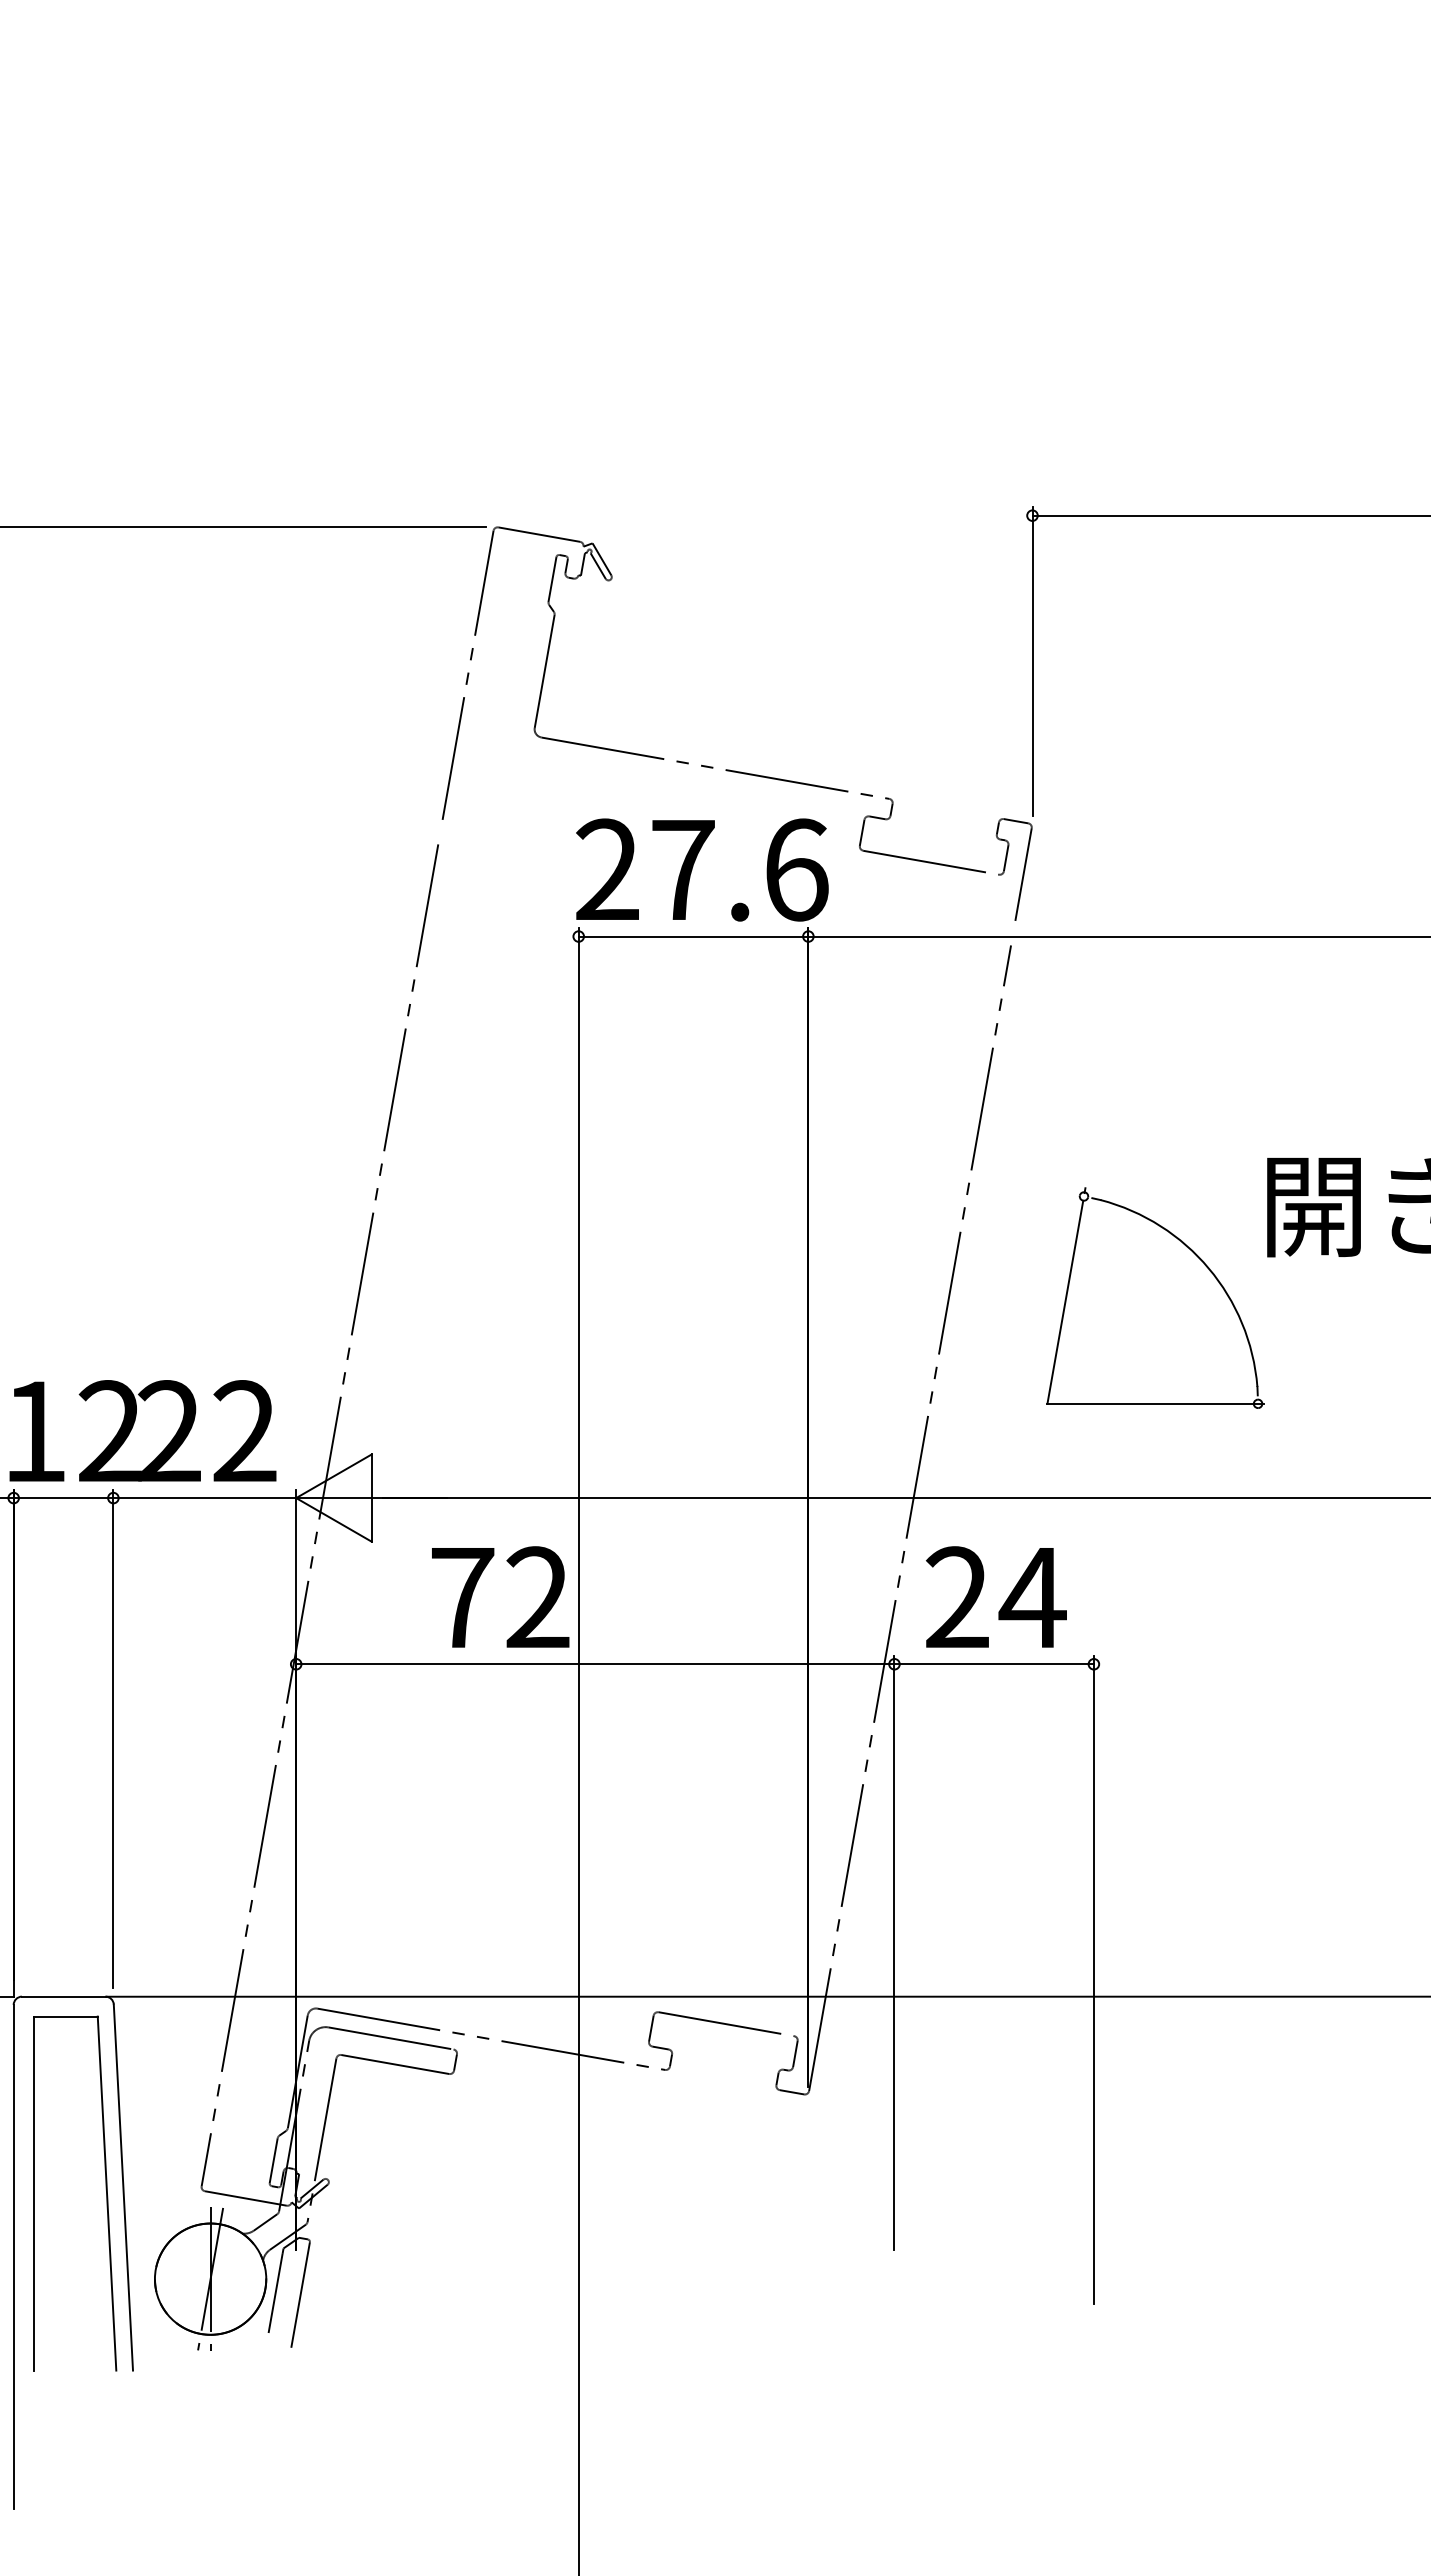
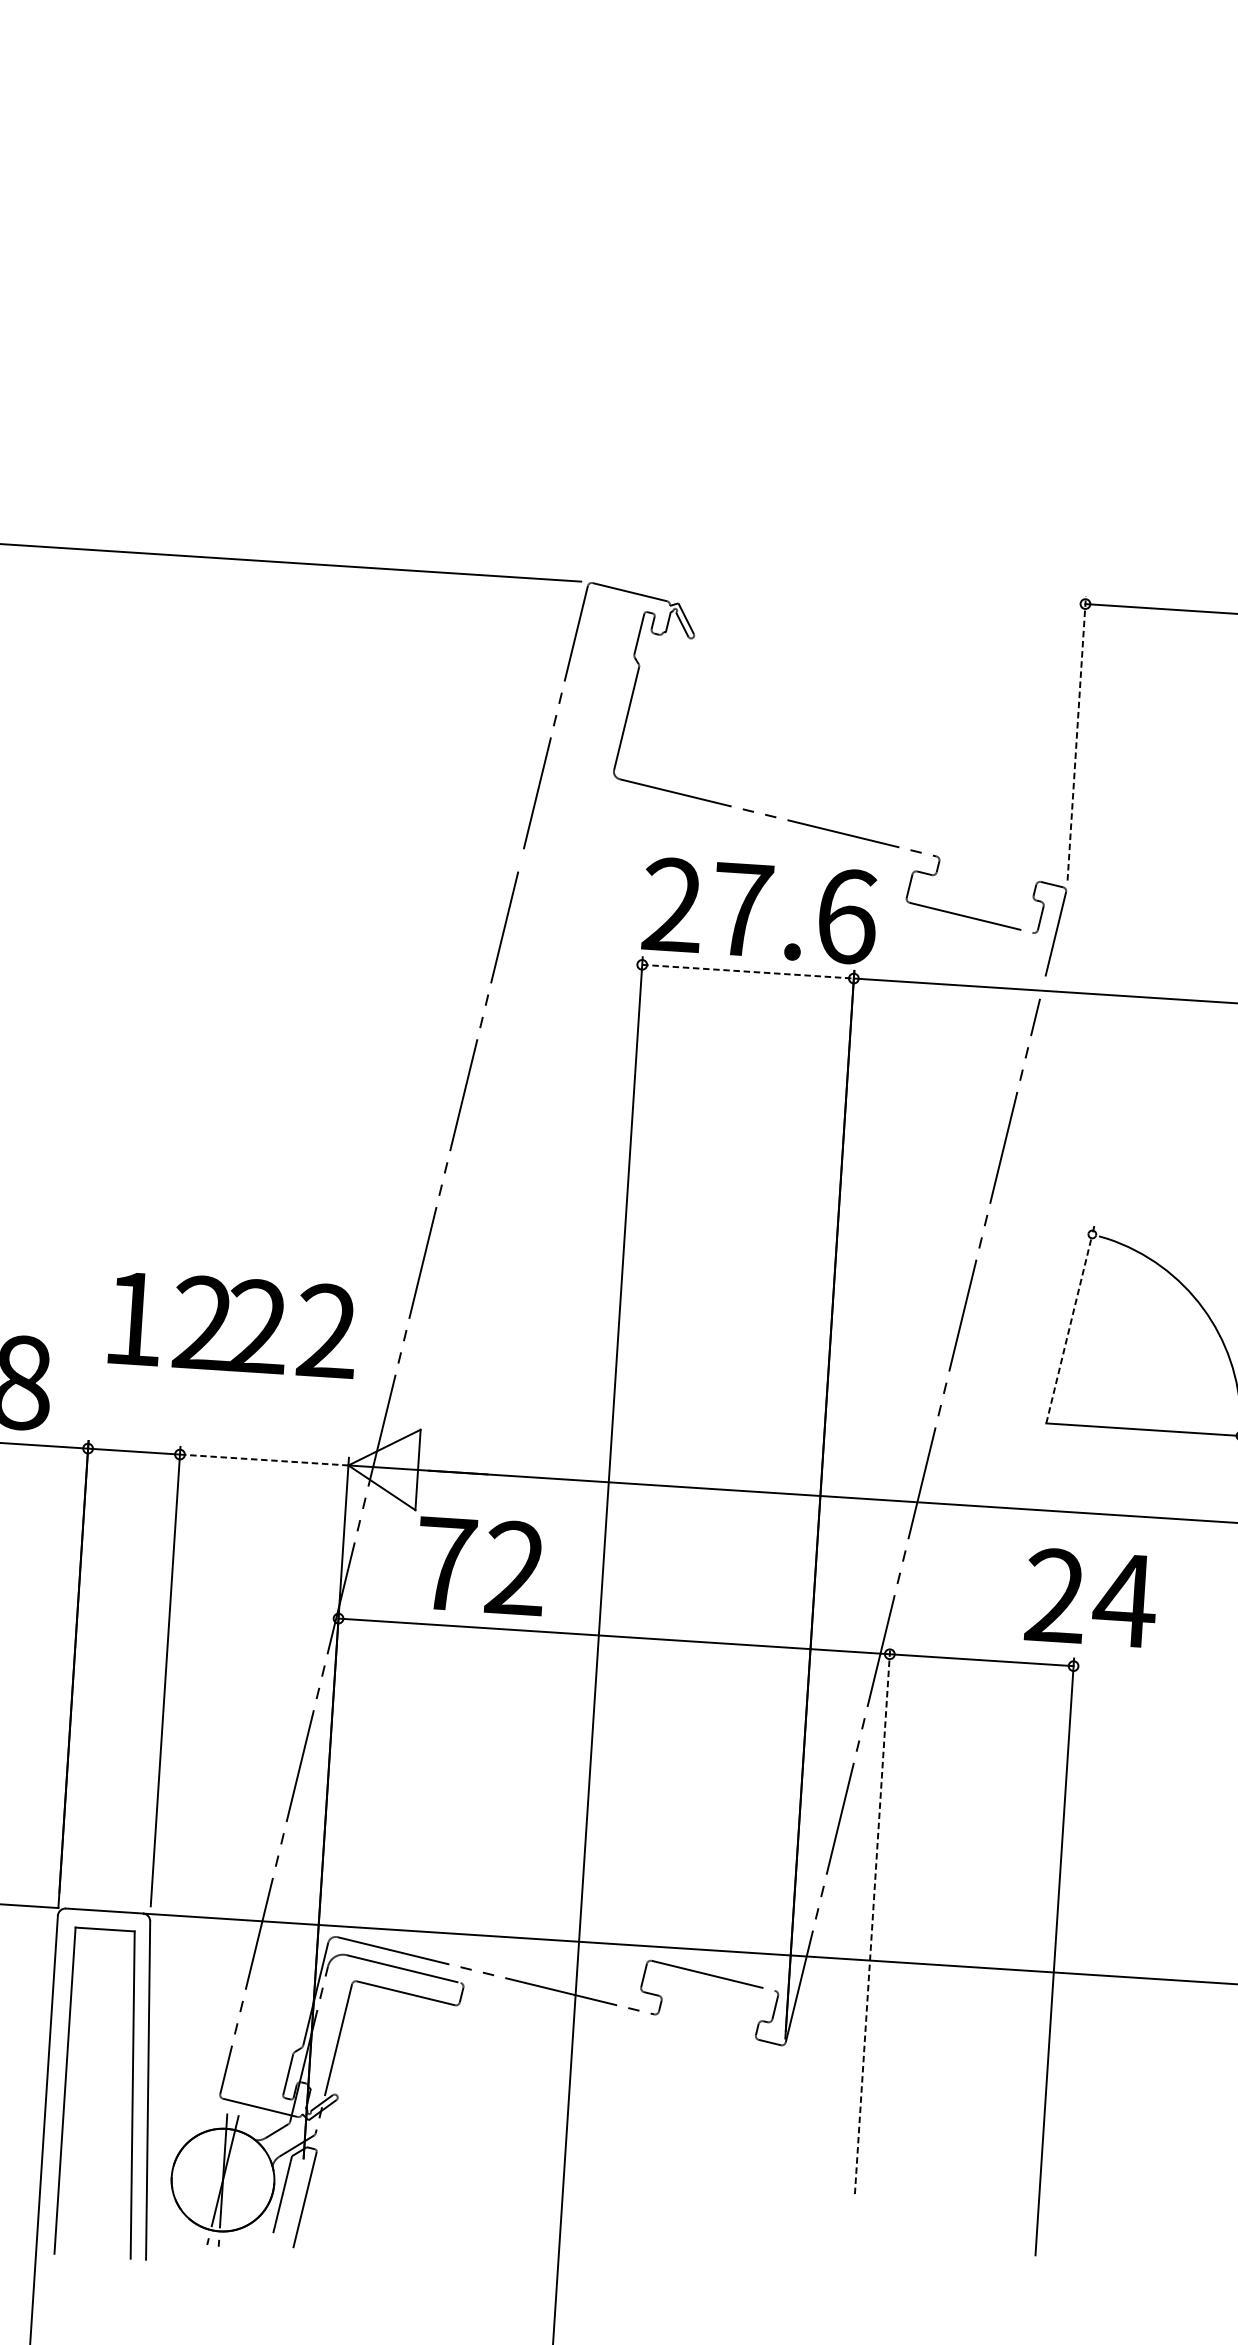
line: (1032, 661) -> (1076, 738), solid -> dashed
line: (693, 936) -> (748, 971), solid -> dashed
line: (1065, 1302) -> (1068, 1331), solid -> dashed
text: (142, 1430) -> (232, 1324), moved
line: (205, 1498) -> (264, 1460), solid -> dashed
text: (500, 1596) -> (481, 1565), moved
text: (996, 1596) -> (1091, 1597), moved
line: (894, 1952) -> (872, 1919), solid -> dashed

